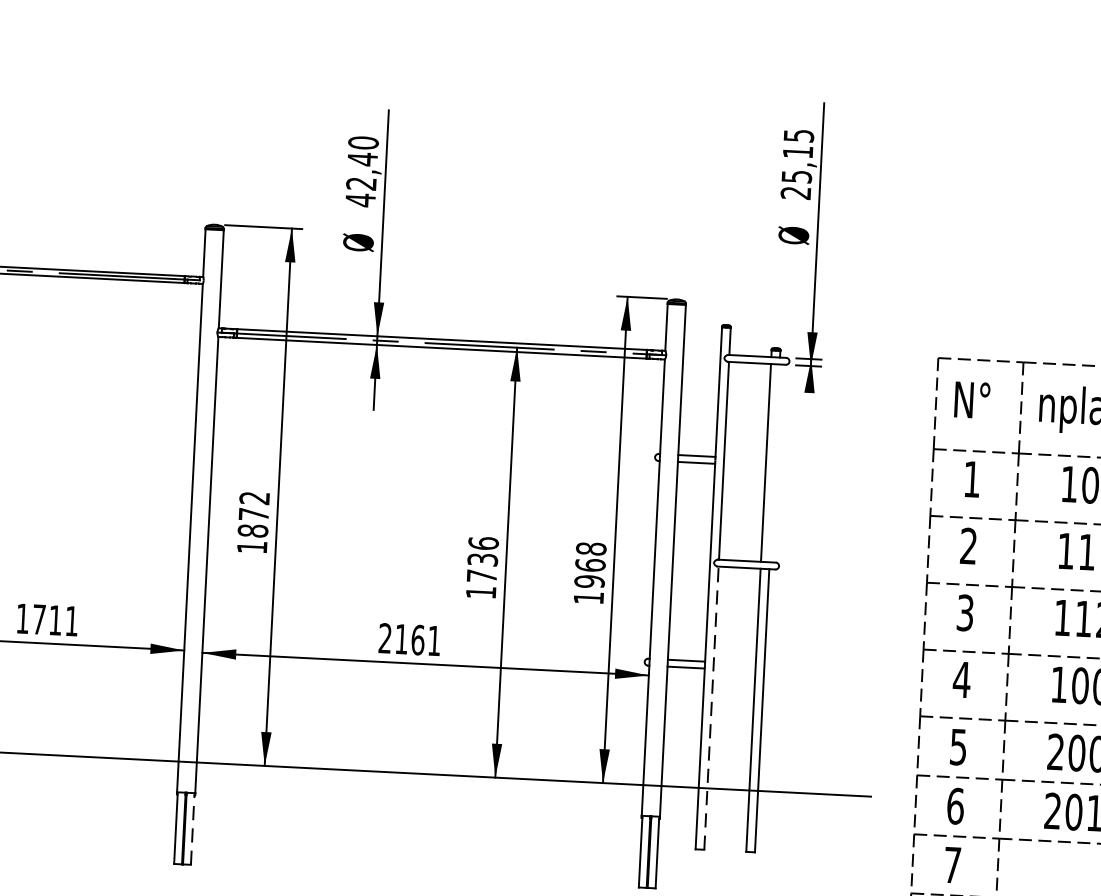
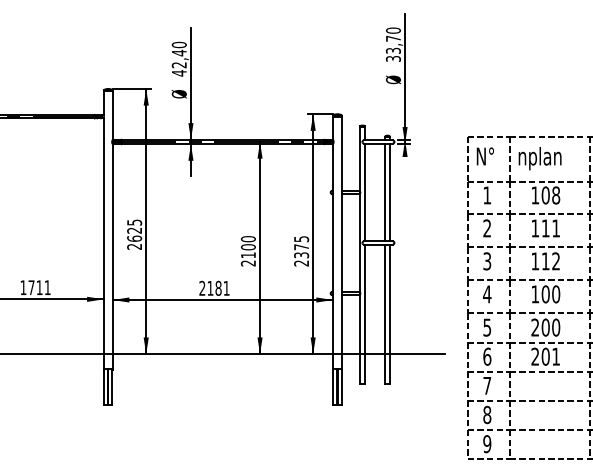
text: (795, 163) -> (392, 44), 25,15 -> 33,70
line: (774, 463) -> (389, 192), added
text: (253, 522) -> (134, 234), 1872 -> 2625
text: (480, 568) -> (247, 251), 1736 -> 2100
text: (589, 573) -> (301, 251), 1968 -> 2375
text: (418, 638) -> (218, 287), 2161 -> 2181
line: (711, 708) -> (364, 314), dashed -> solid
line: (193, 828) -> (112, 386), dashed -> solid

